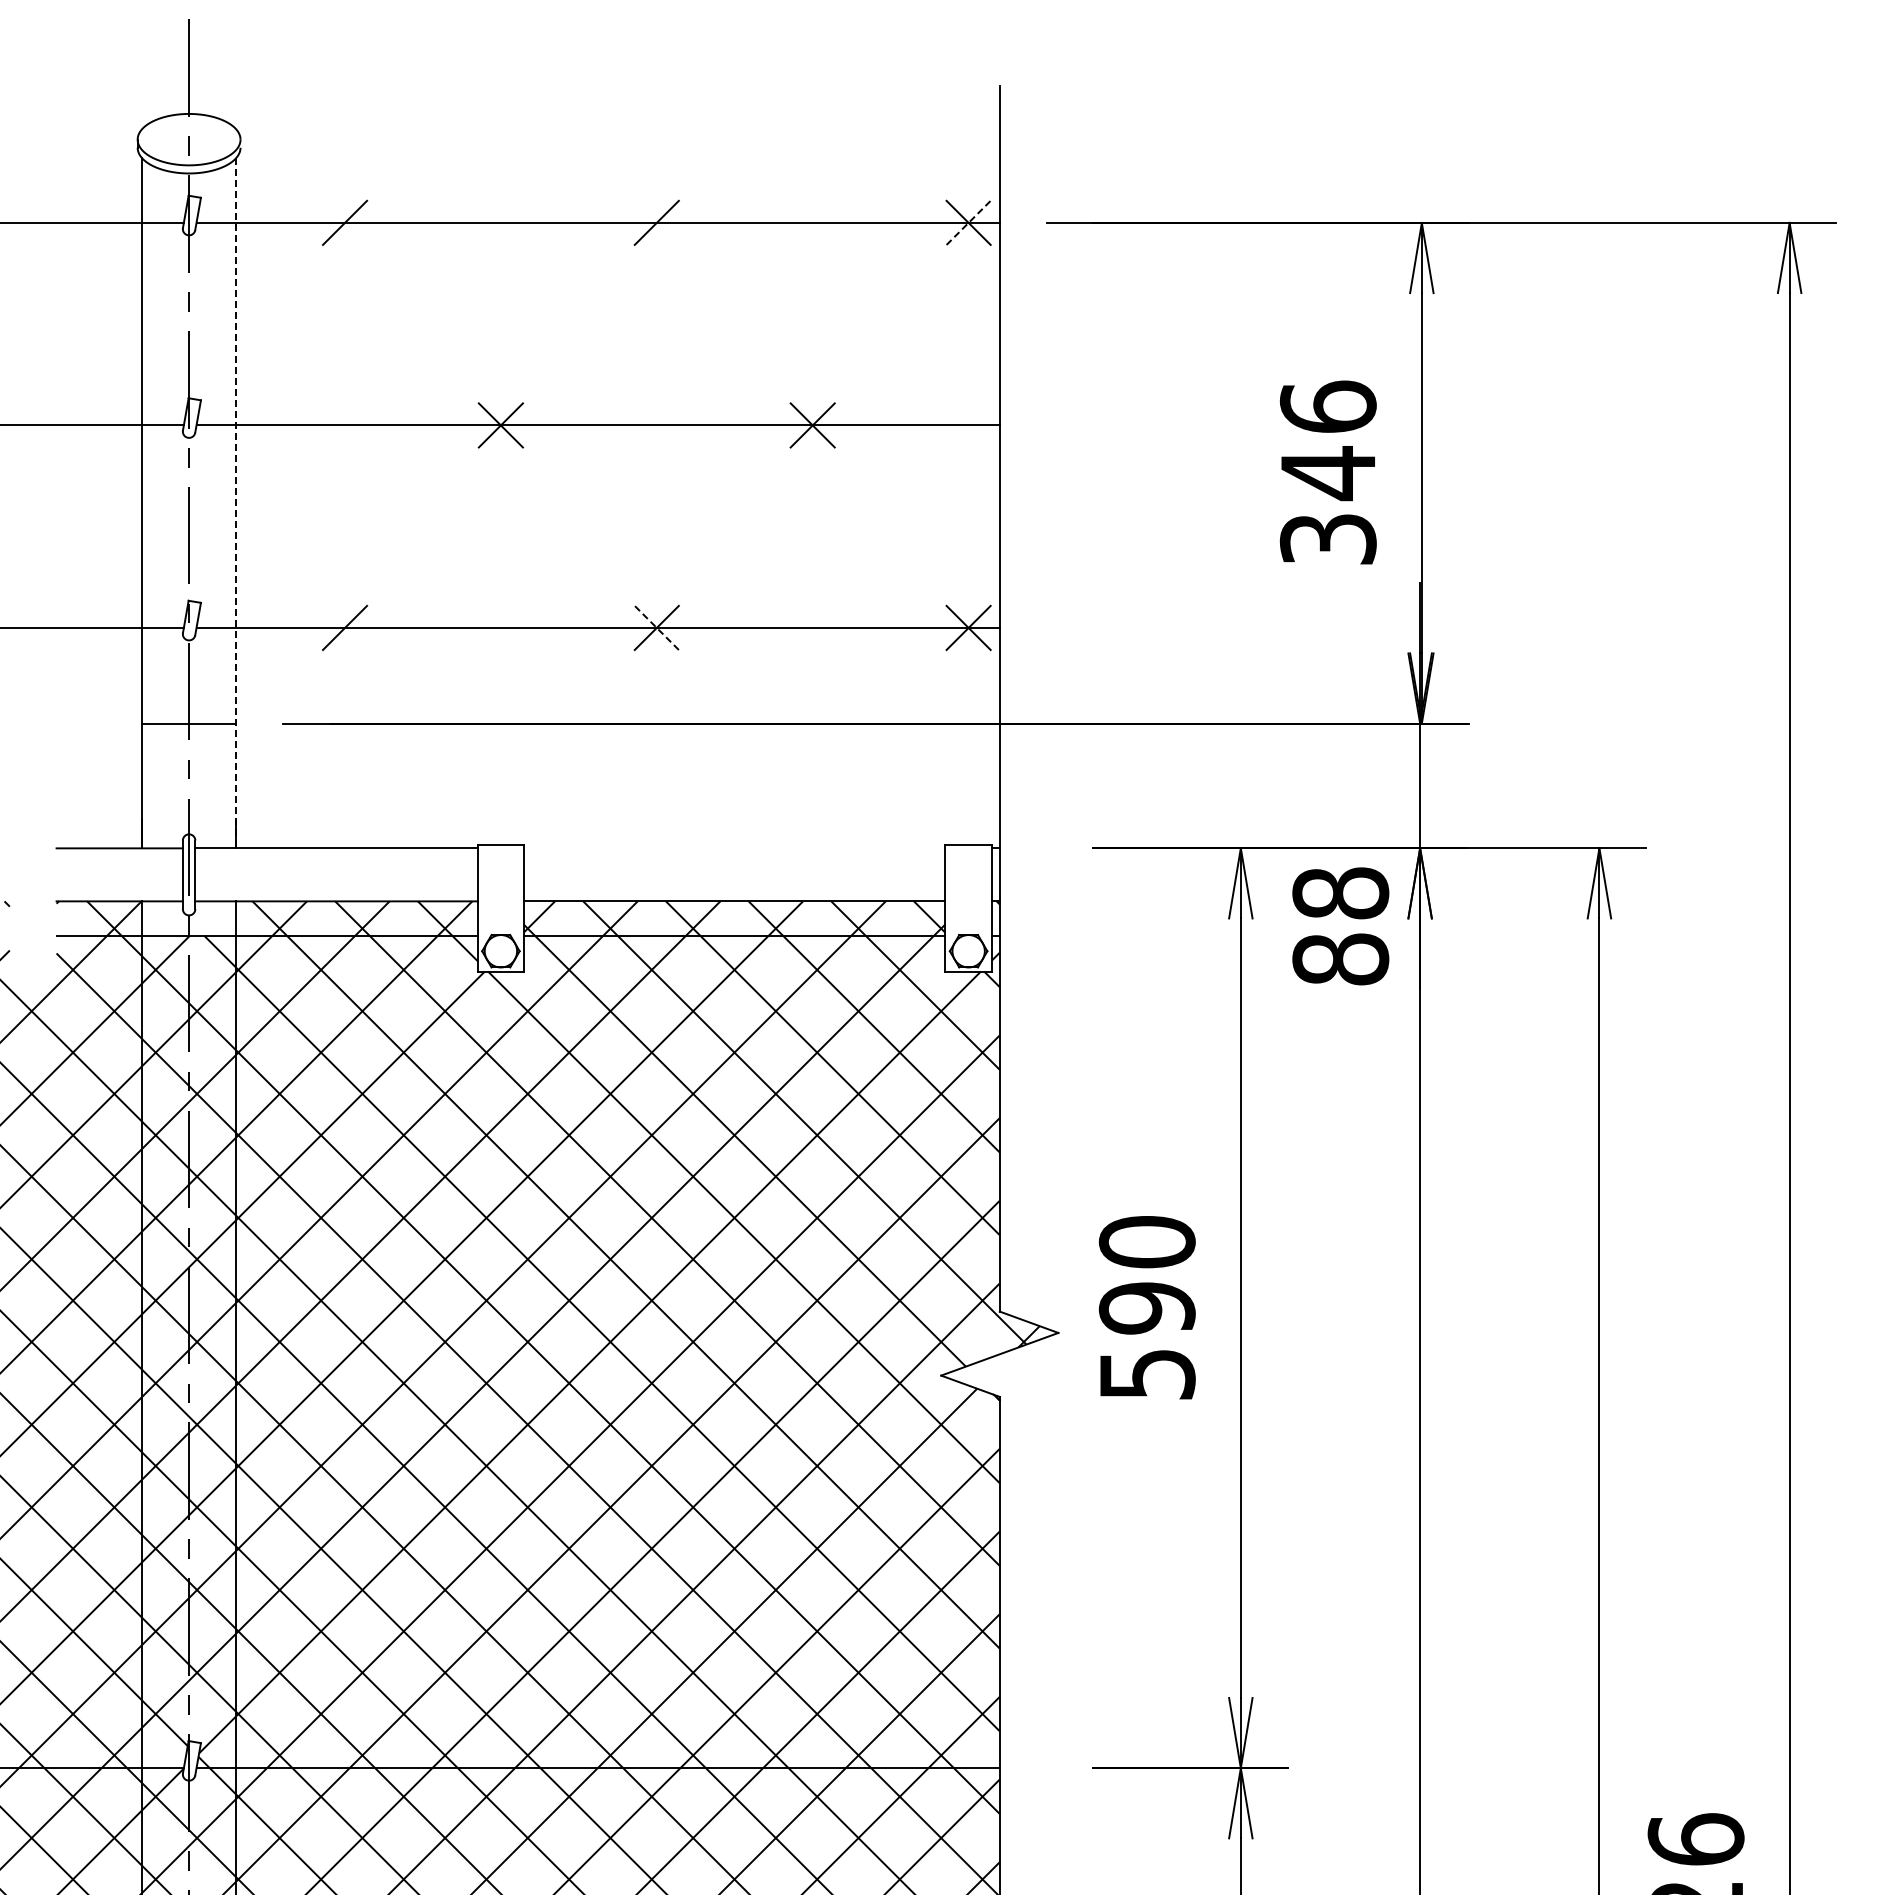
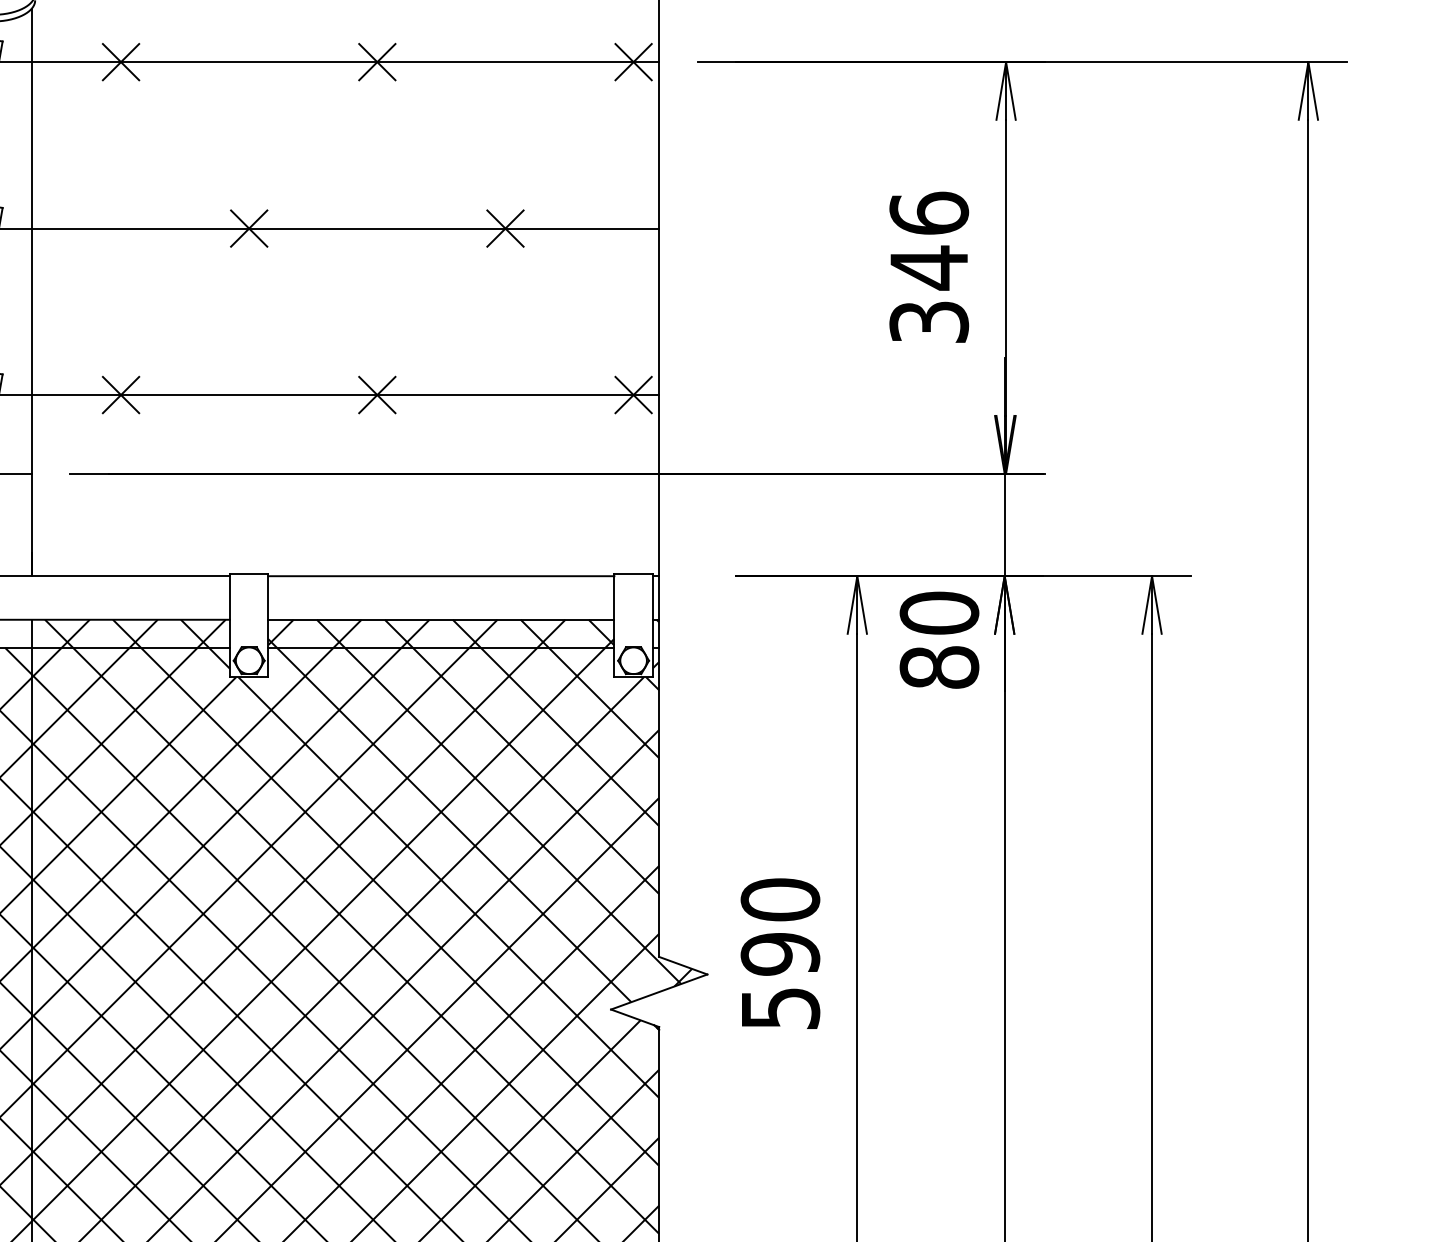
line: (344, 222) -> (120, 61), added
line: (656, 222) -> (377, 61), added
line: (969, 222) -> (634, 61), dashed -> solid
line: (236, 503) -> (31, 292), dashed -> solid
line: (344, 627) -> (120, 394), added
line: (656, 627) -> (377, 394), dashed -> solid
line: (734, 848) -> (441, 576), added
text: (1340, 893) -> (939, 613), 88 -> 80

